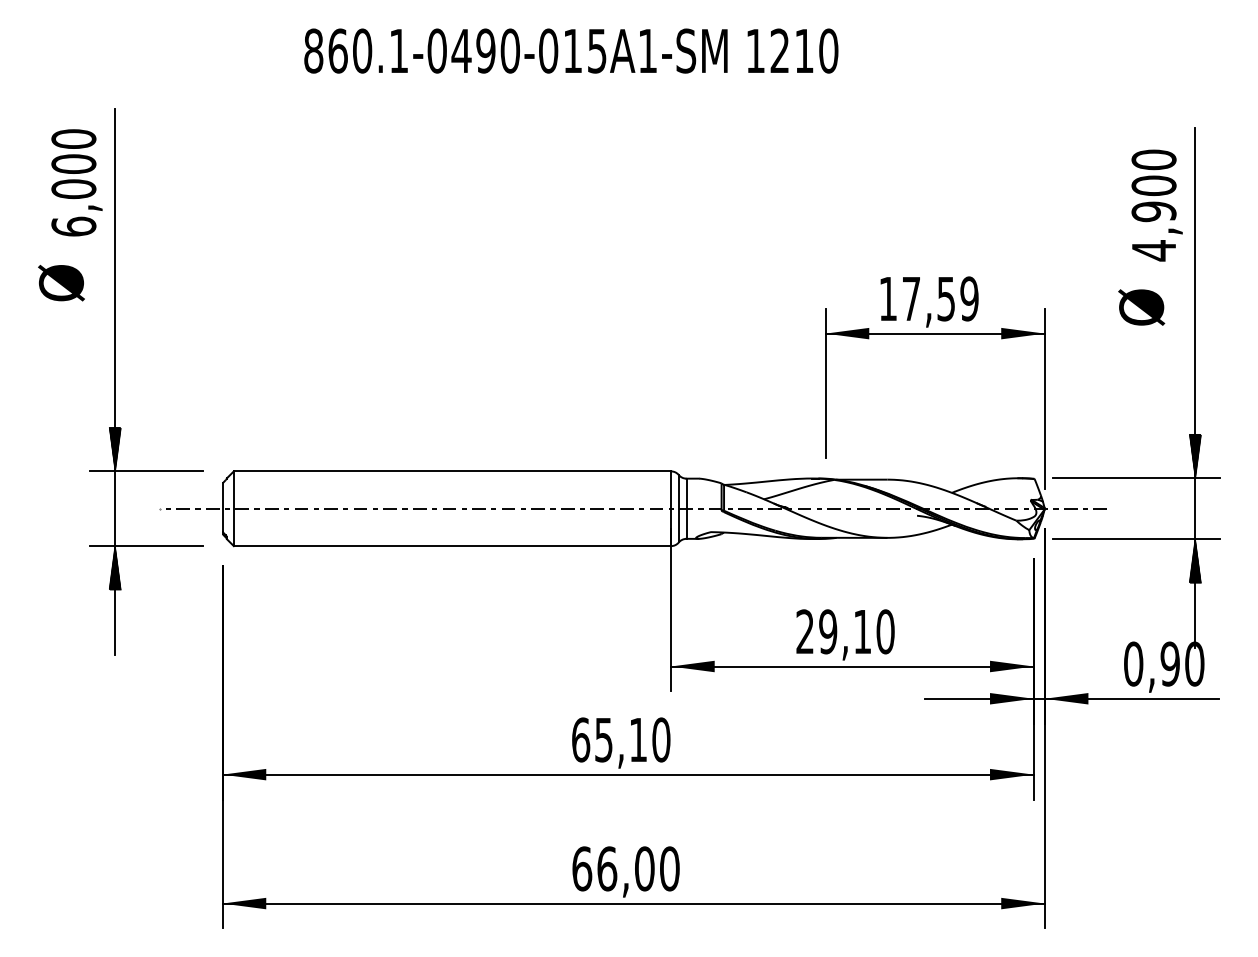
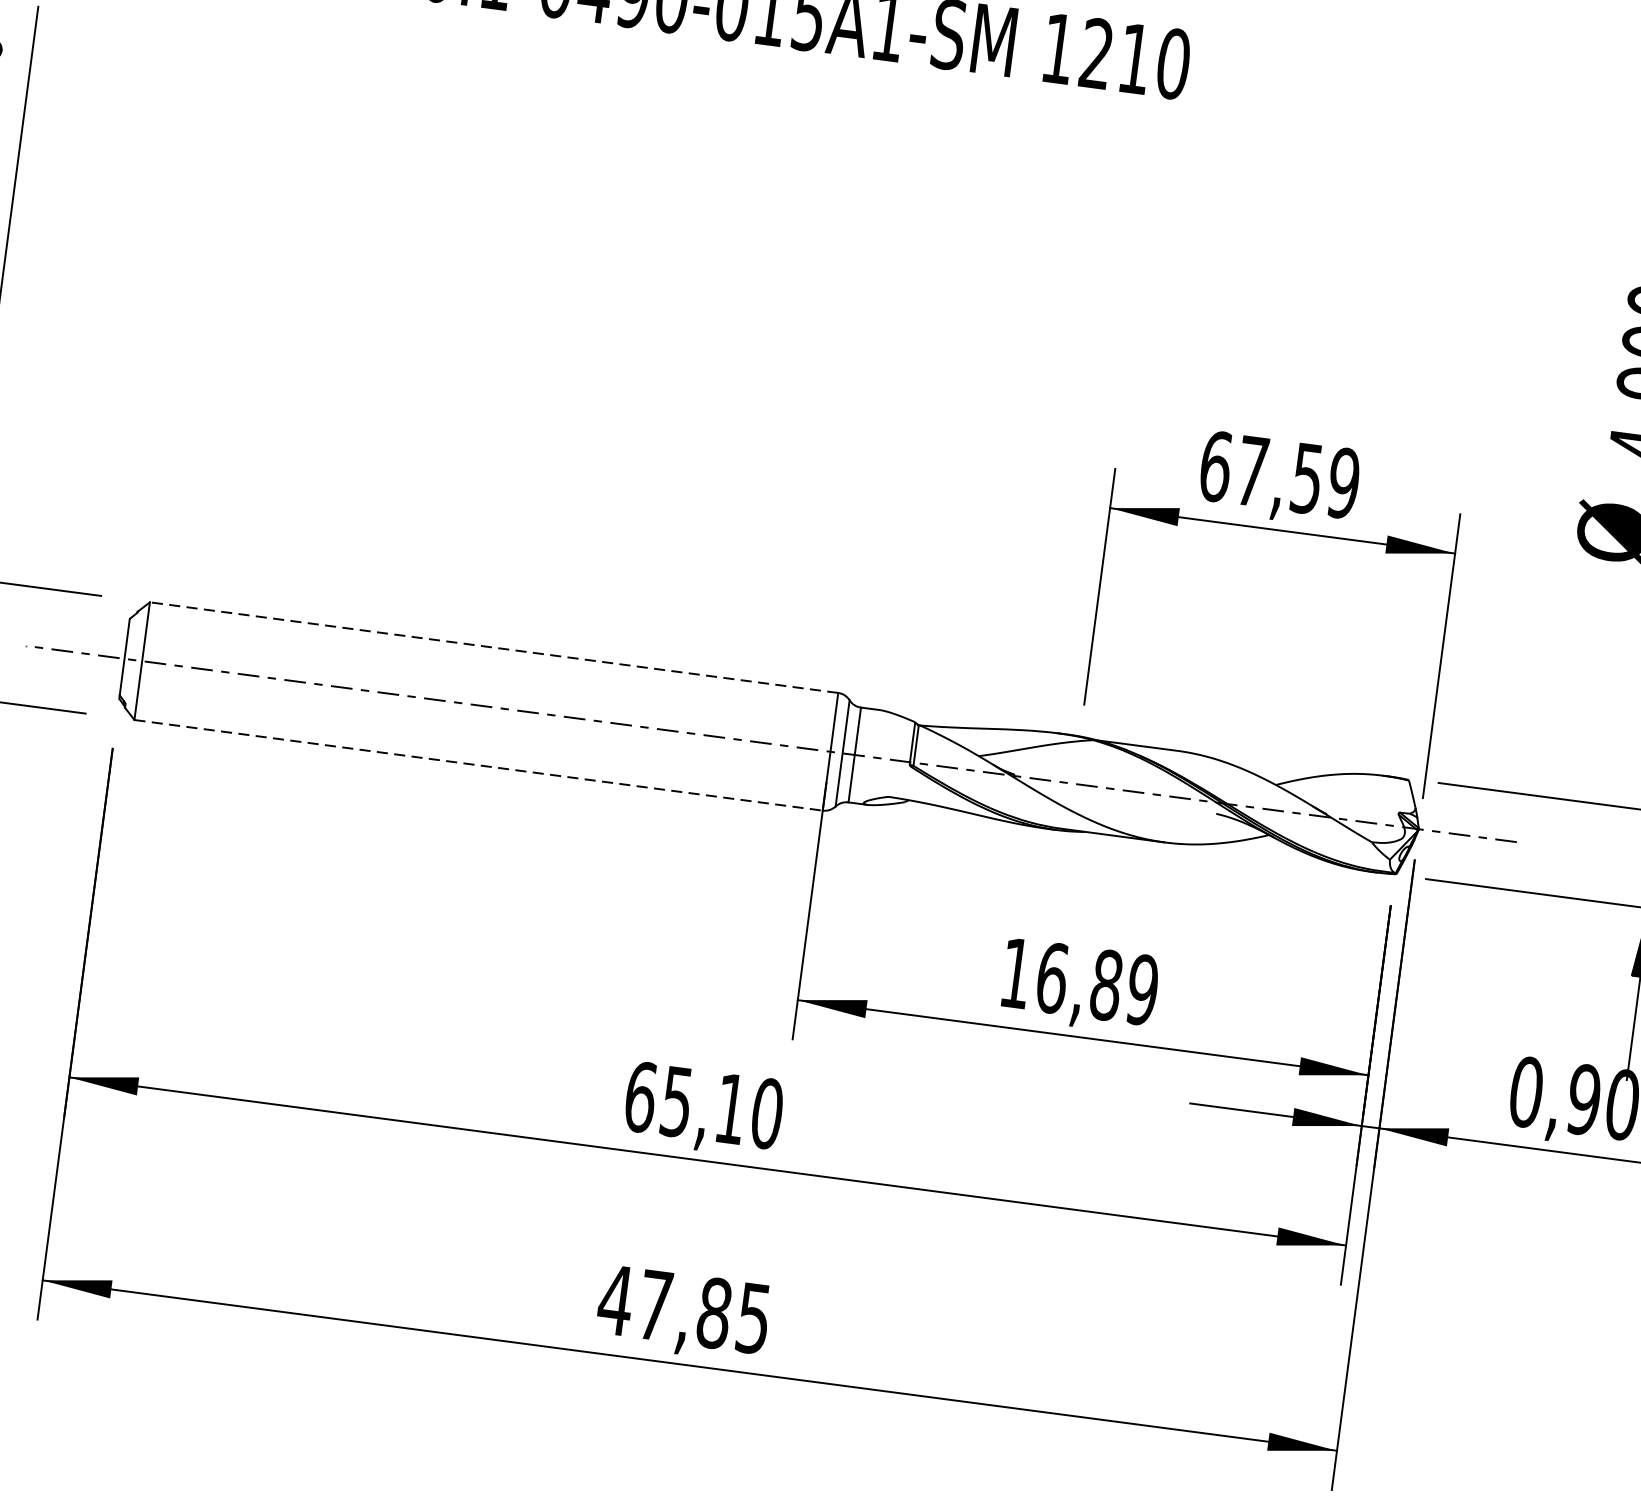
text: (888, 298) -> (1216, 465), 17,59 -> 67,59
line: (452, 471) -> (494, 647), solid -> dashed
line: (452, 546) -> (478, 765), solid -> dashed
text: (845, 631) -> (1079, 981), 29,10 -> 16,89
text: (625, 868) -> (684, 1308), 66,00 -> 47,85

